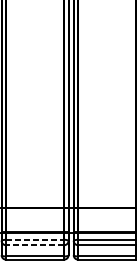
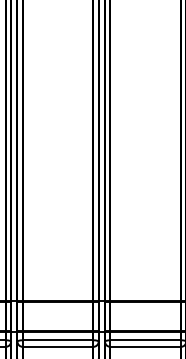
line: (35, 239) -> (58, 340), dashed -> solid
line: (34, 244) -> (57, 346), dashed -> solid

